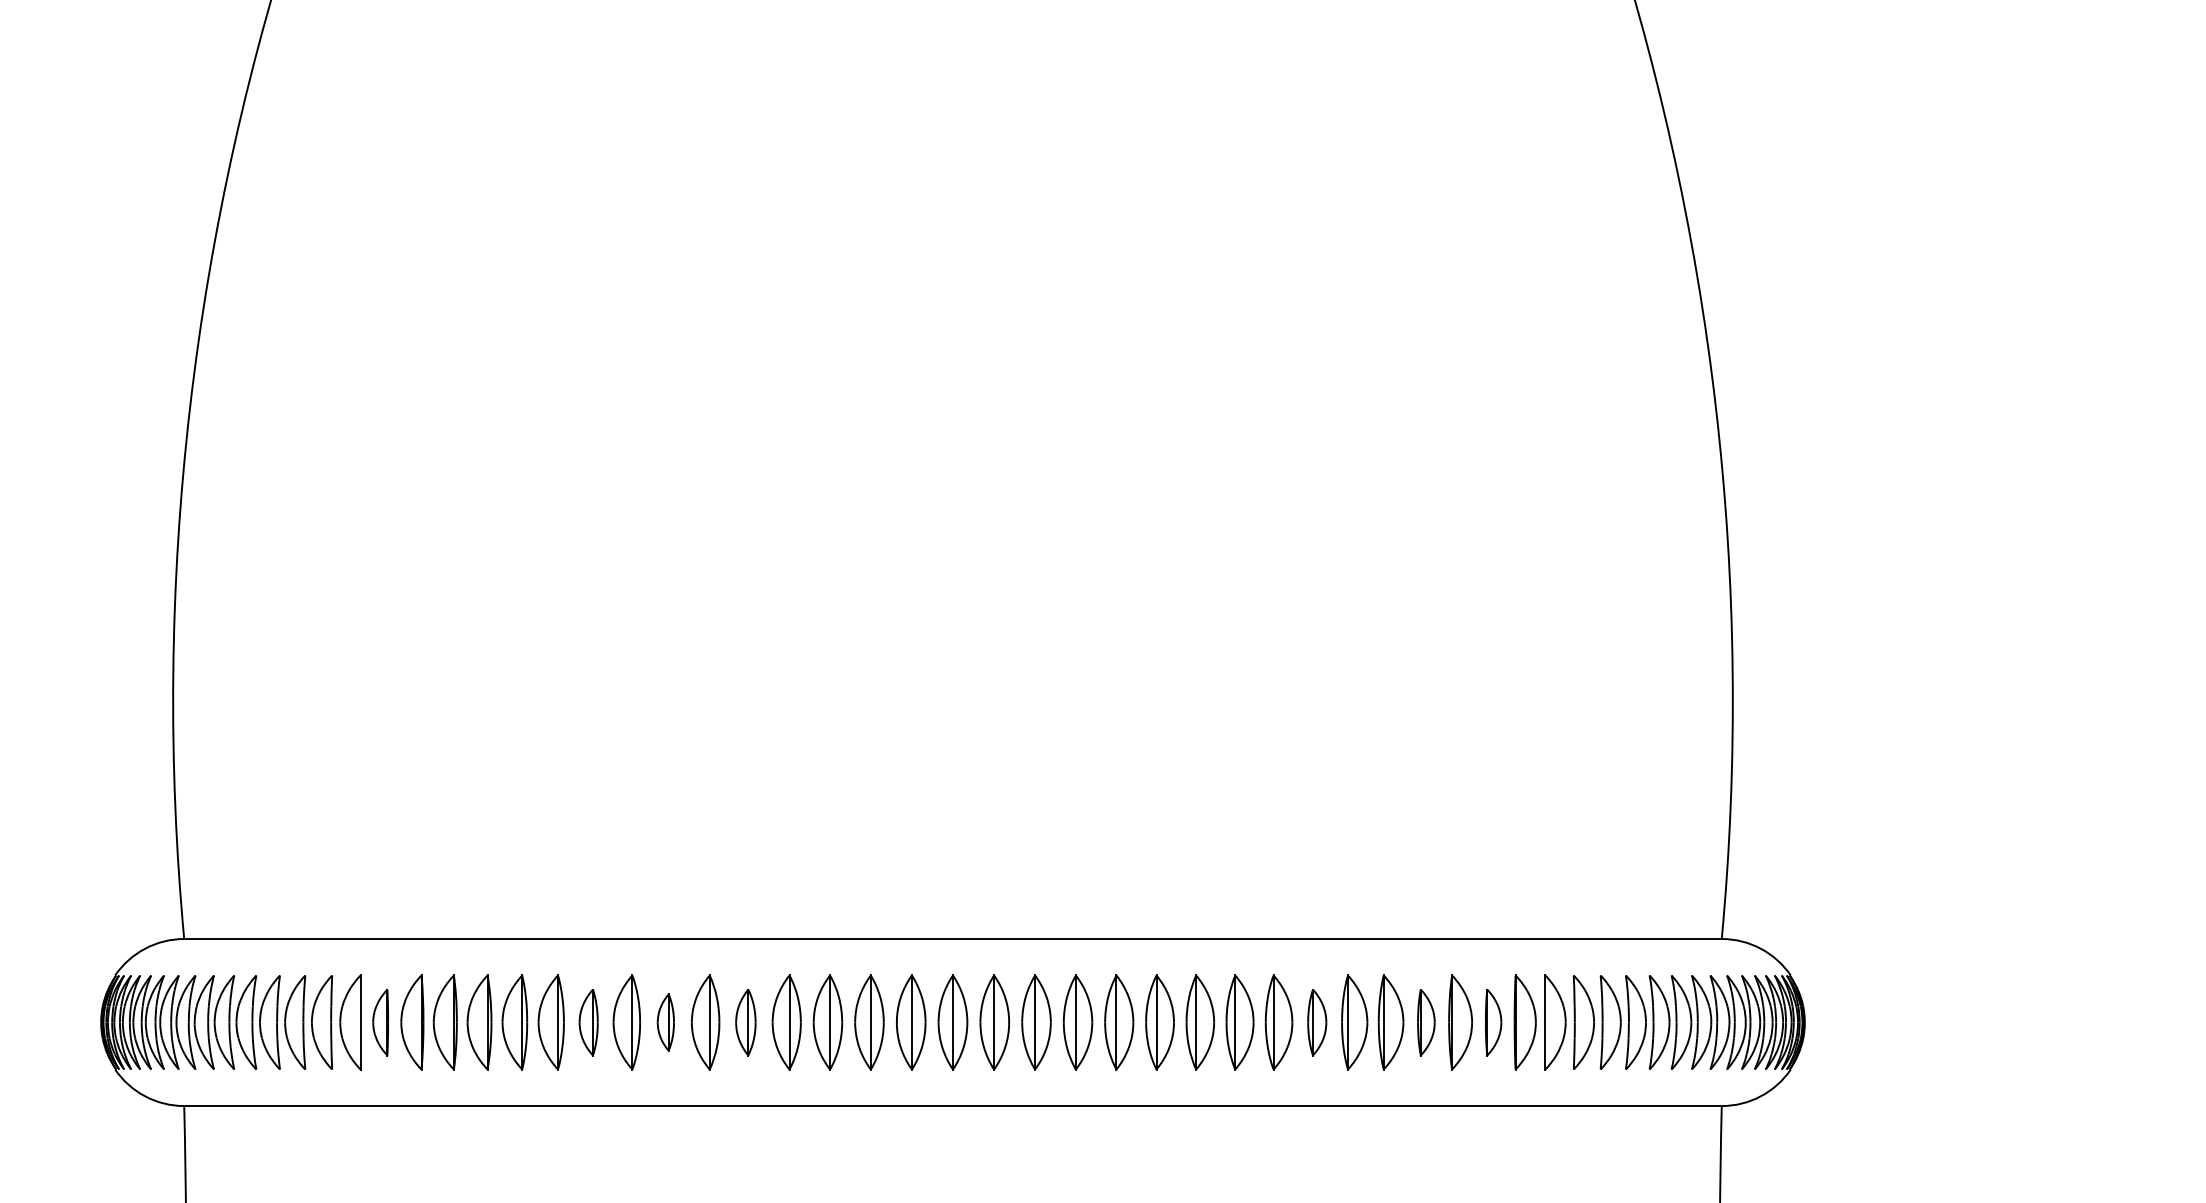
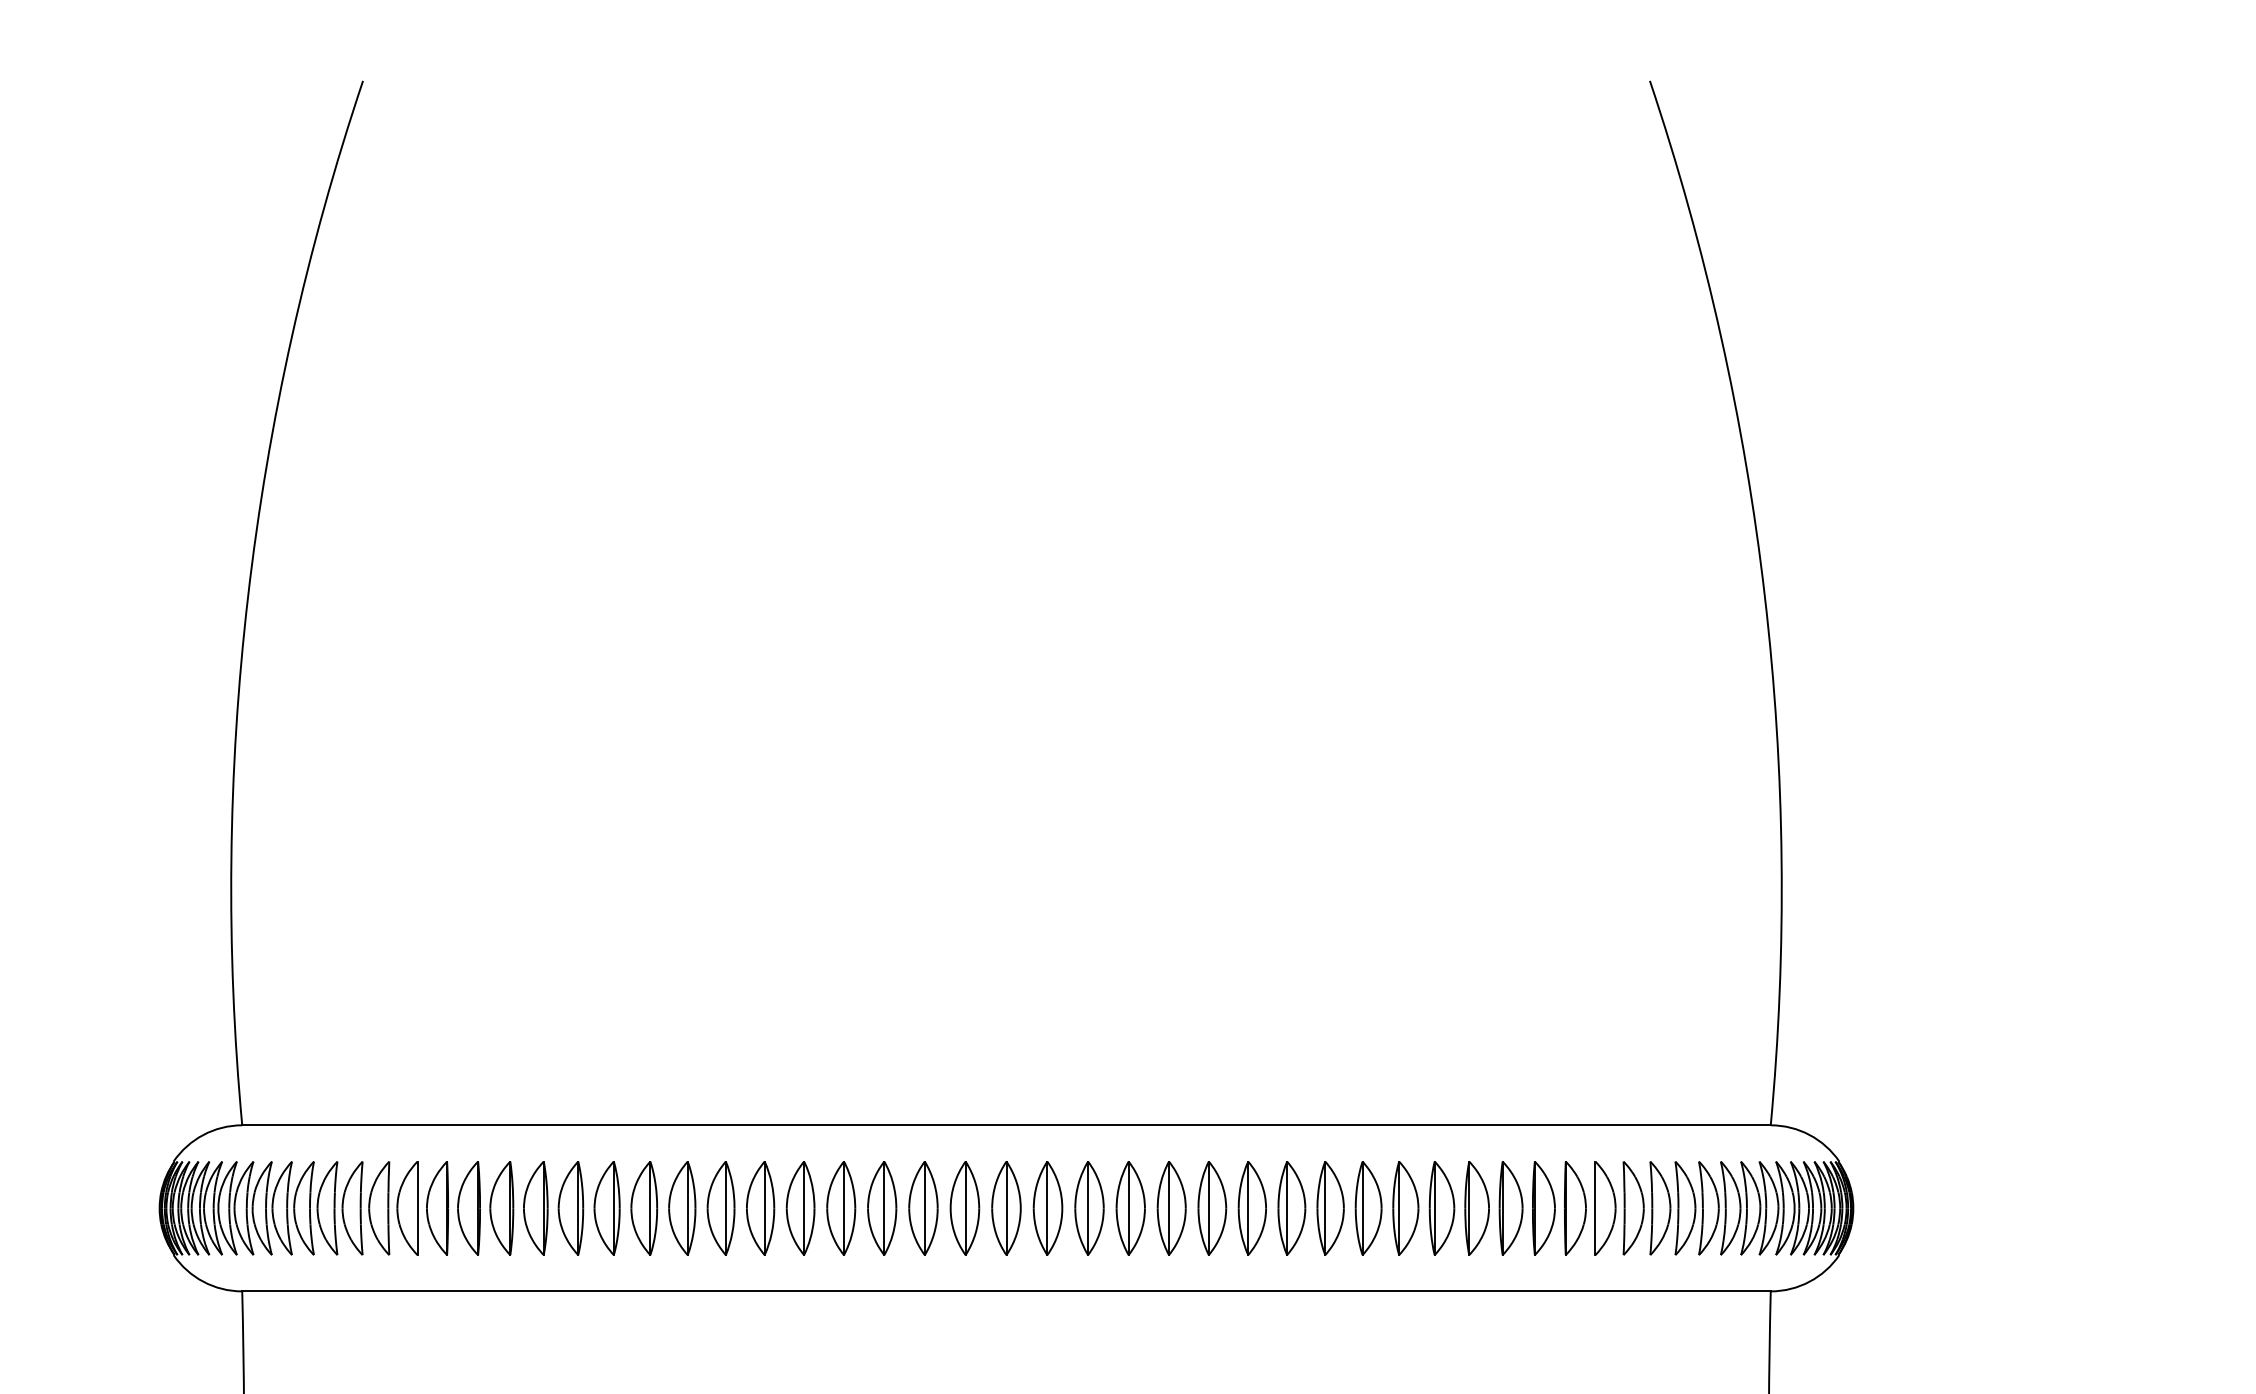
part: (380, 1022) -> (437, 1208), size x1.43
part: (588, 1022) -> (644, 1208), size x1.43
part: (665, 1022) -> (720, 1208), size x1.67
part: (745, 1022) -> (800, 1208), size x1.43
part: (1317, 1022) -> (1368, 1208), size x1.43
part: (1425, 1022) -> (1476, 1208), size x1.43
part: (1493, 1022) -> (1543, 1208), size x1.43

